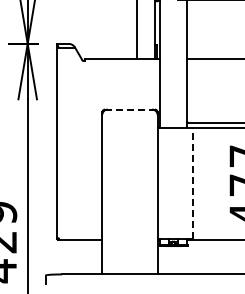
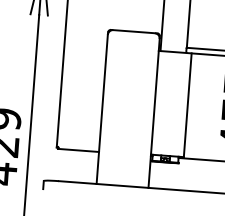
line: (129, 109) -> (133, 31), dashed -> solid
line: (192, 183) -> (187, 105), dashed -> solid

